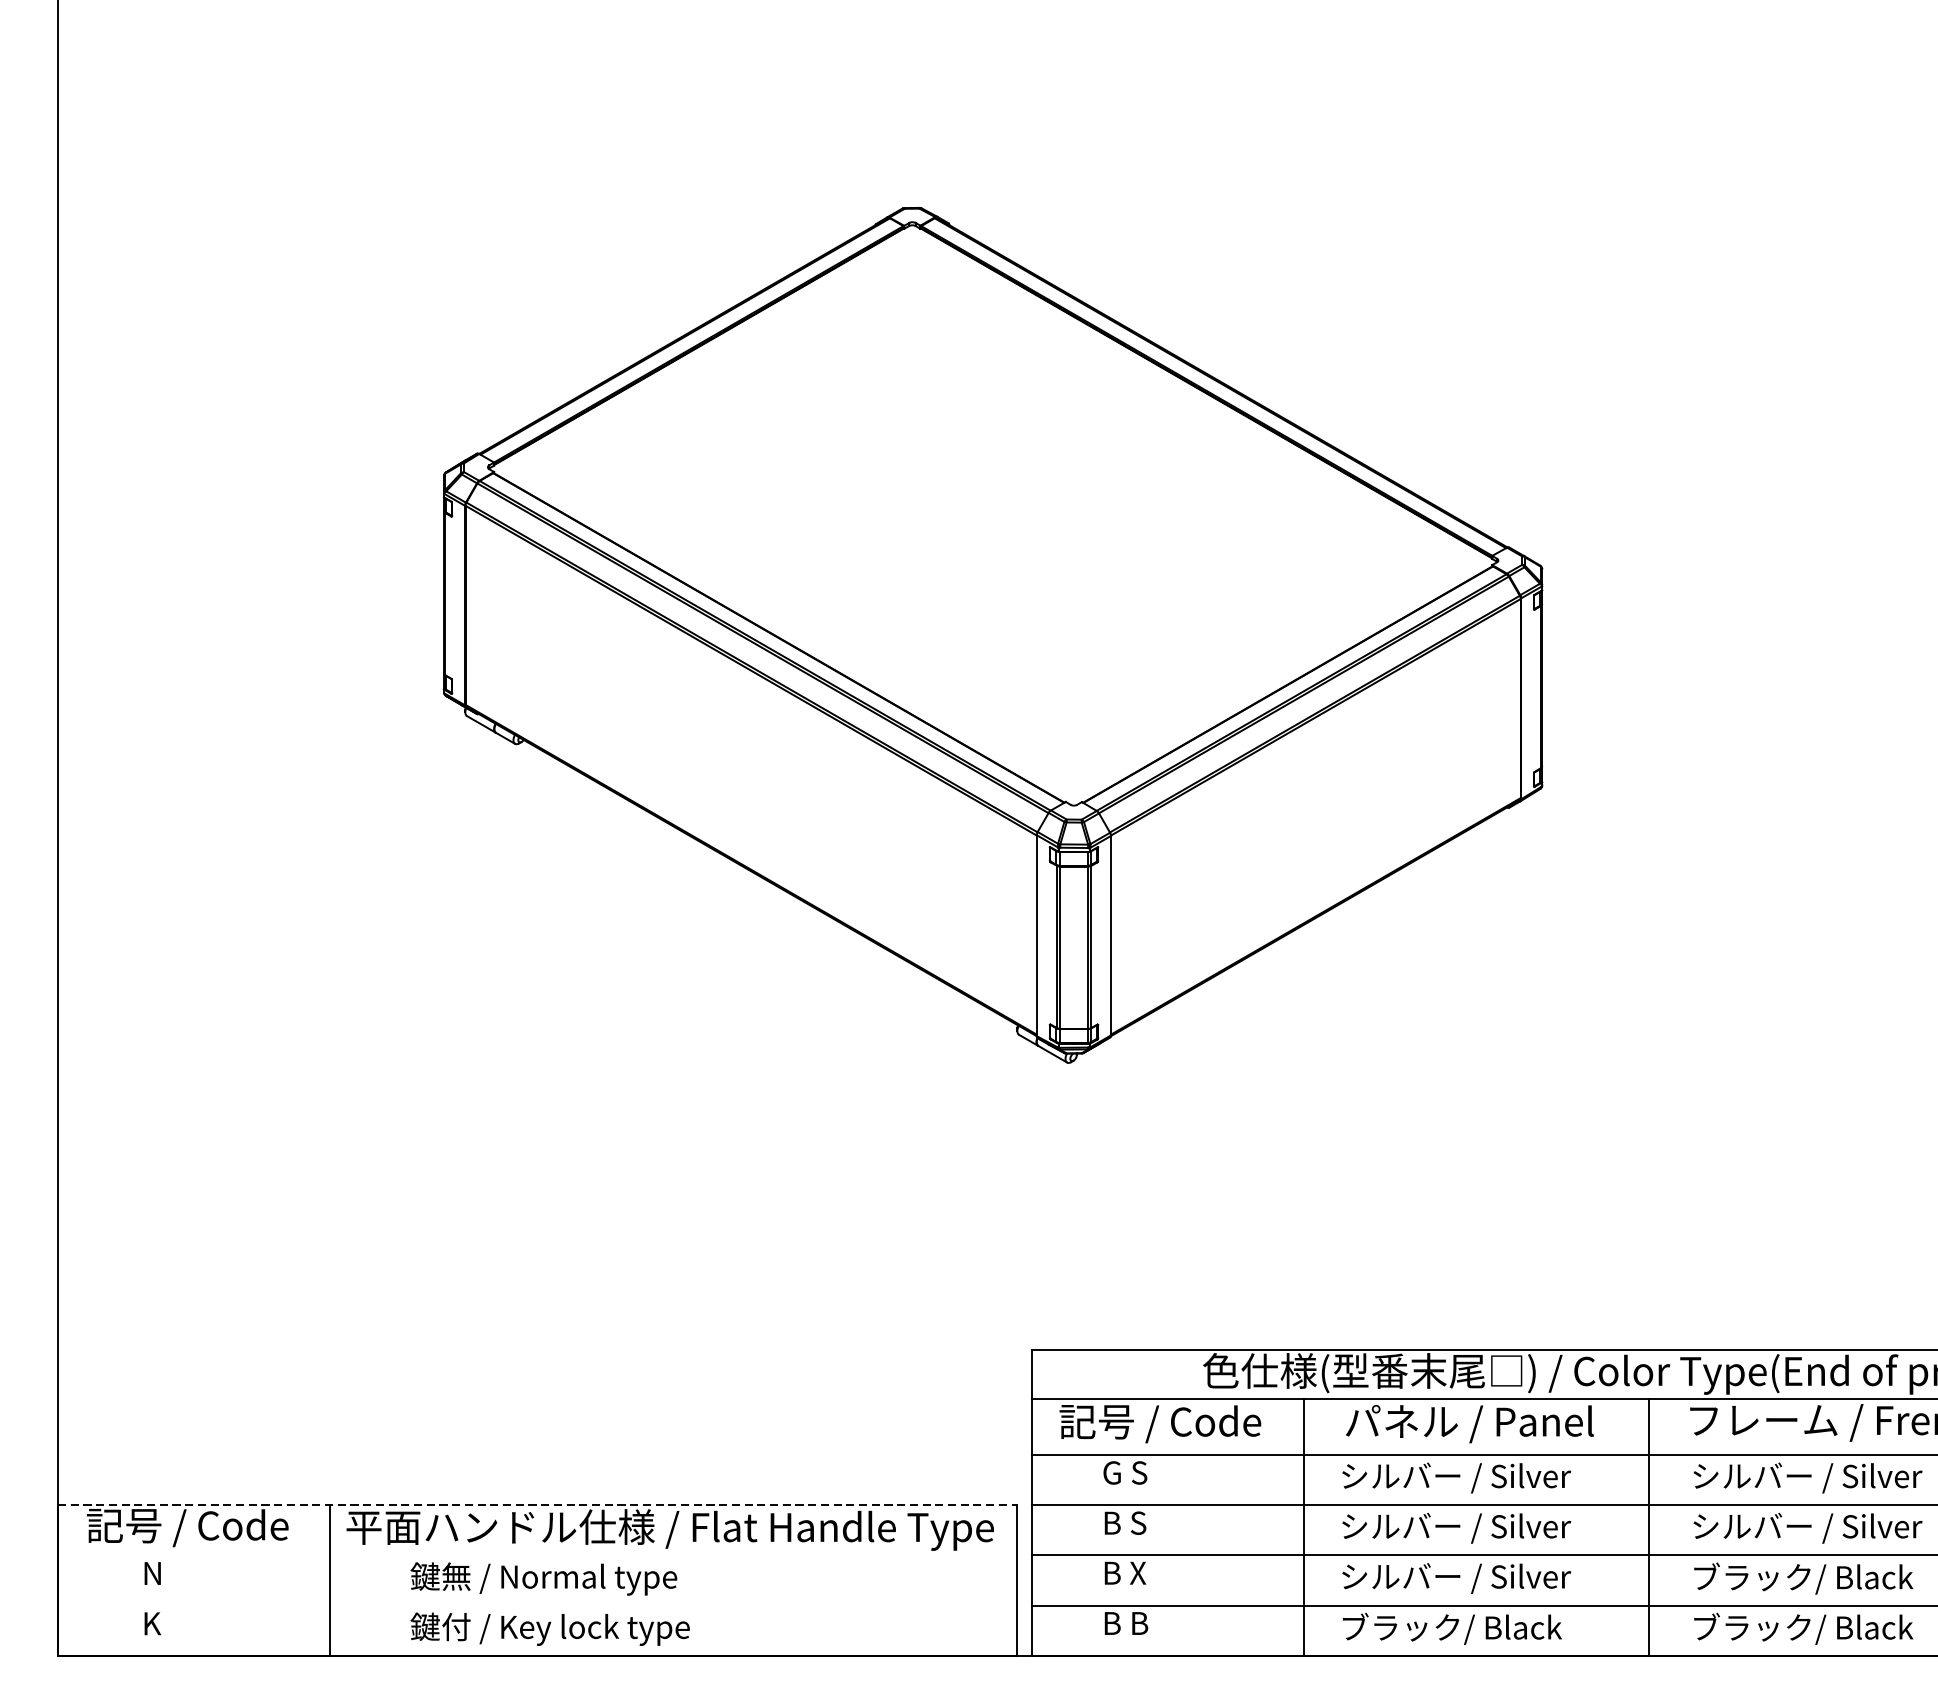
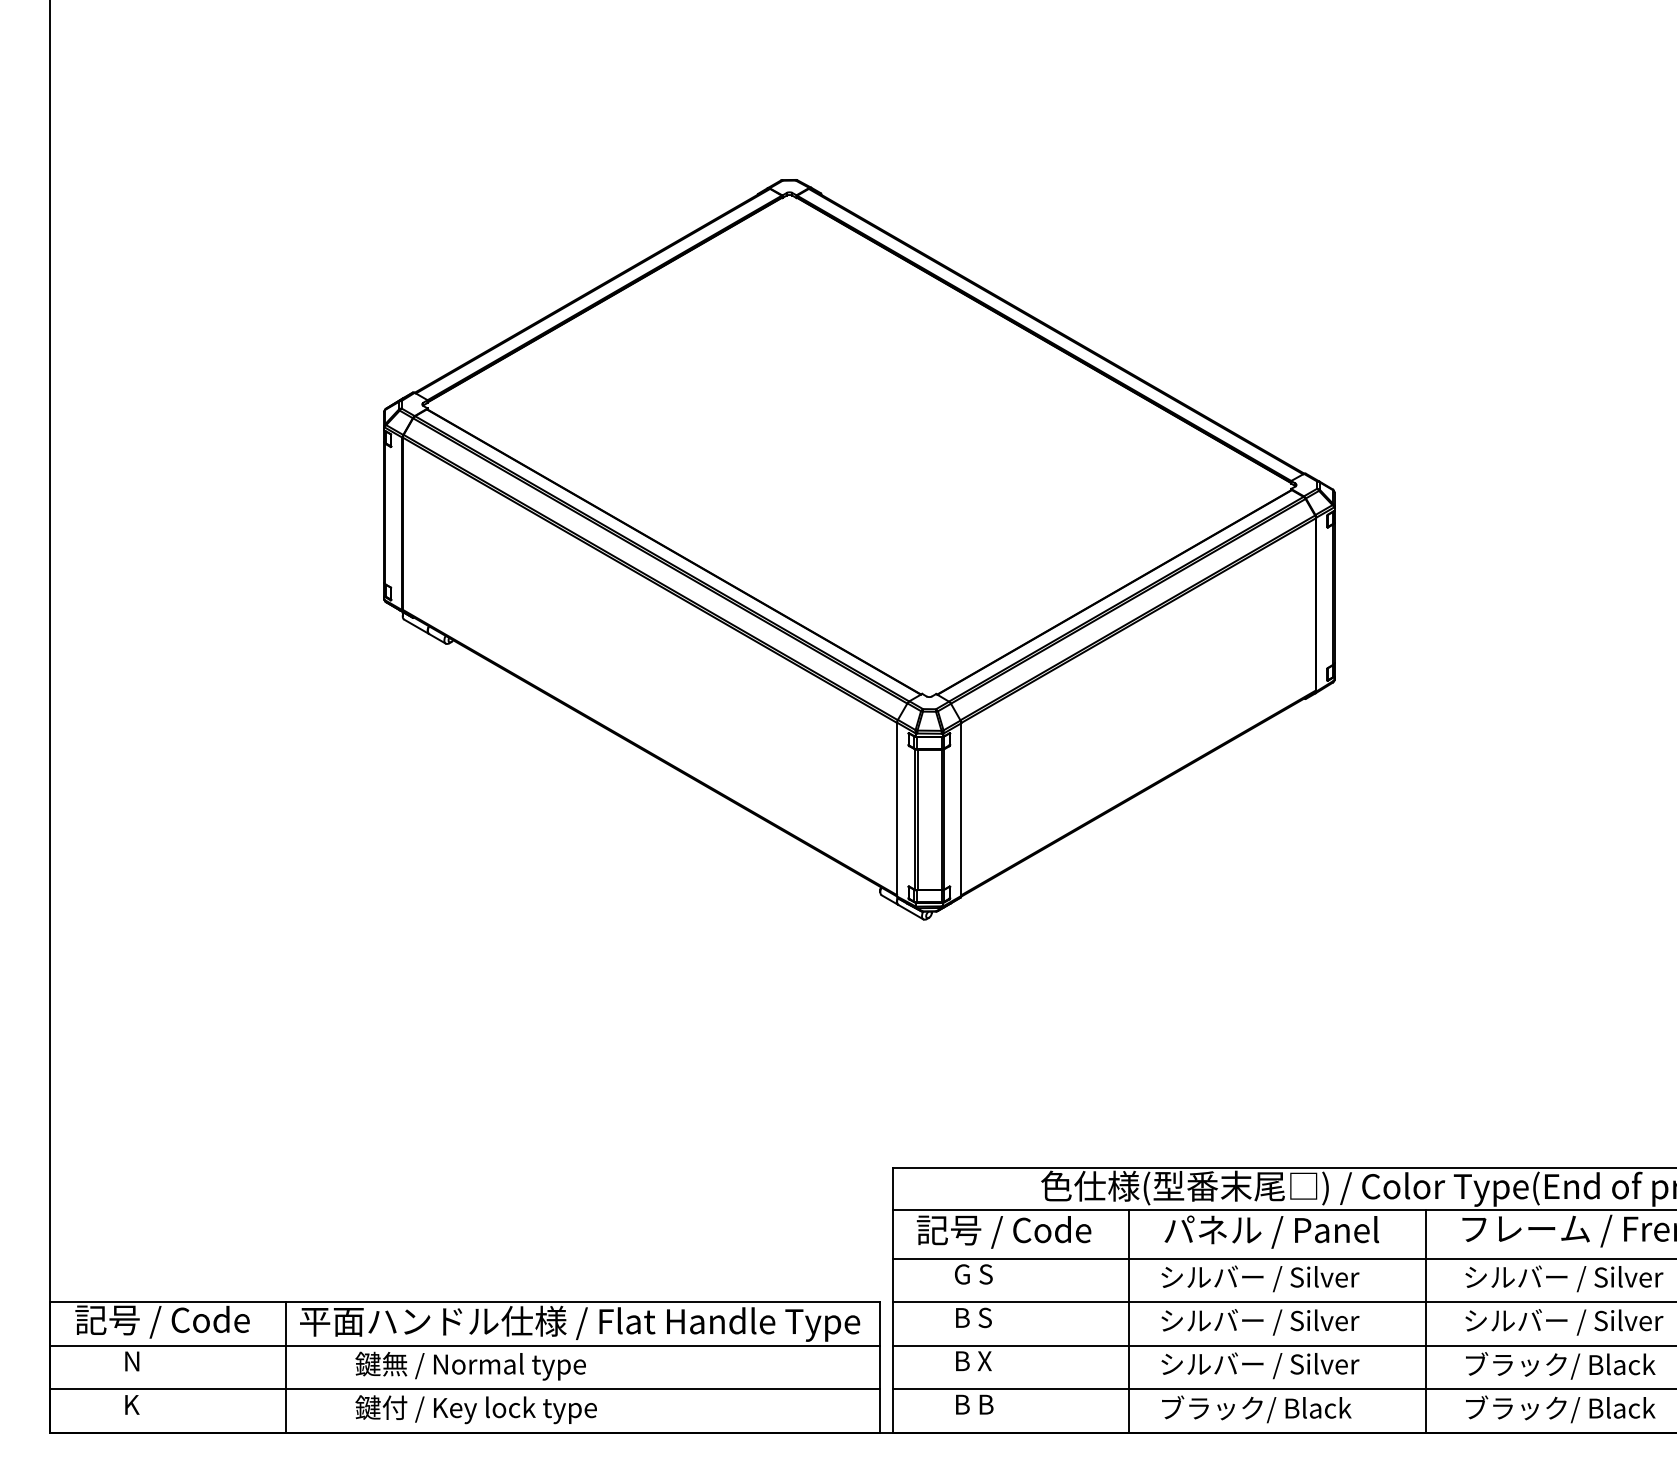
line: (537, 1505) -> (465, 1302), dashed -> solid
line: (537, 1555) -> (465, 1345), added
line: (537, 1605) -> (465, 1389), added

